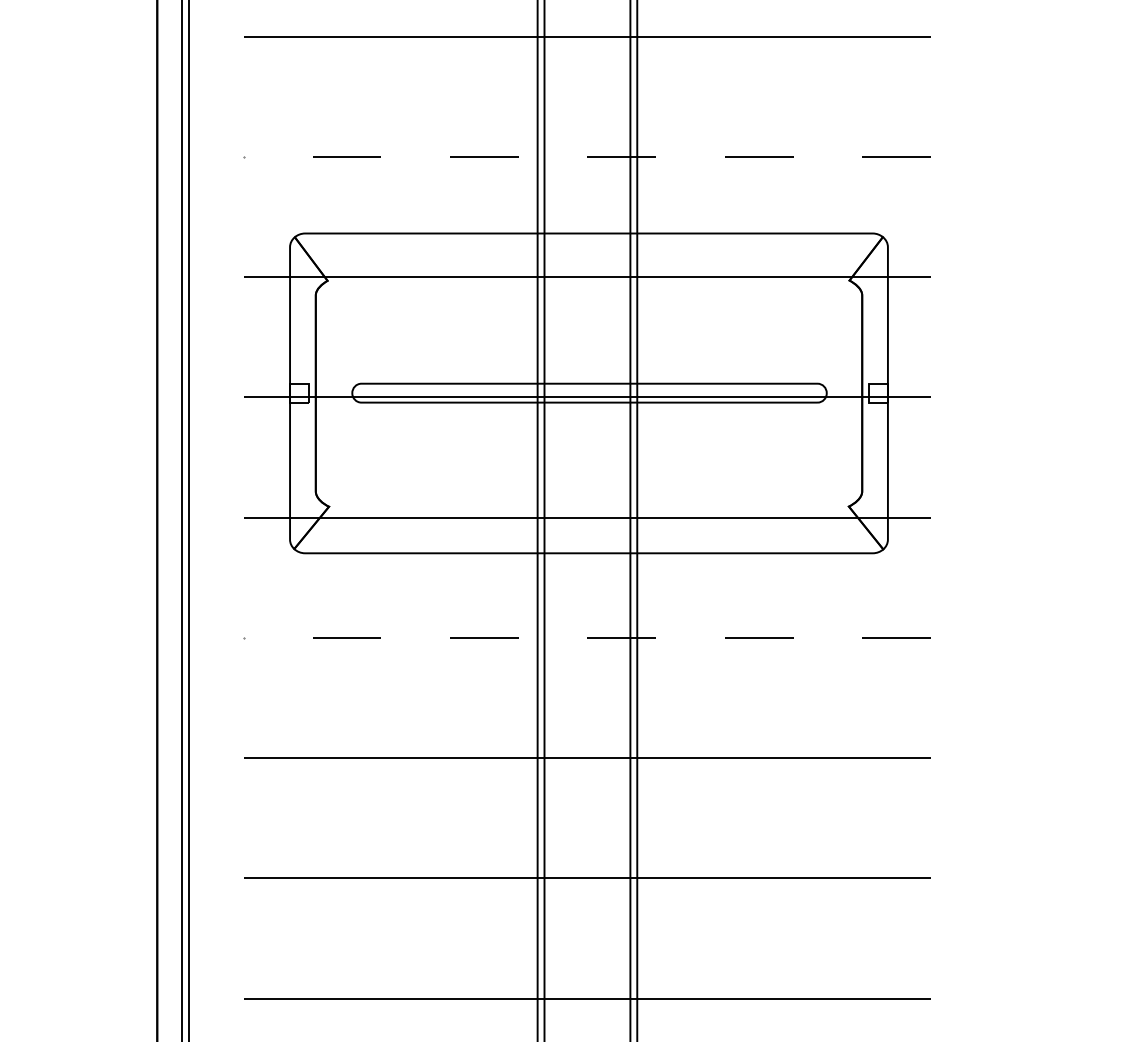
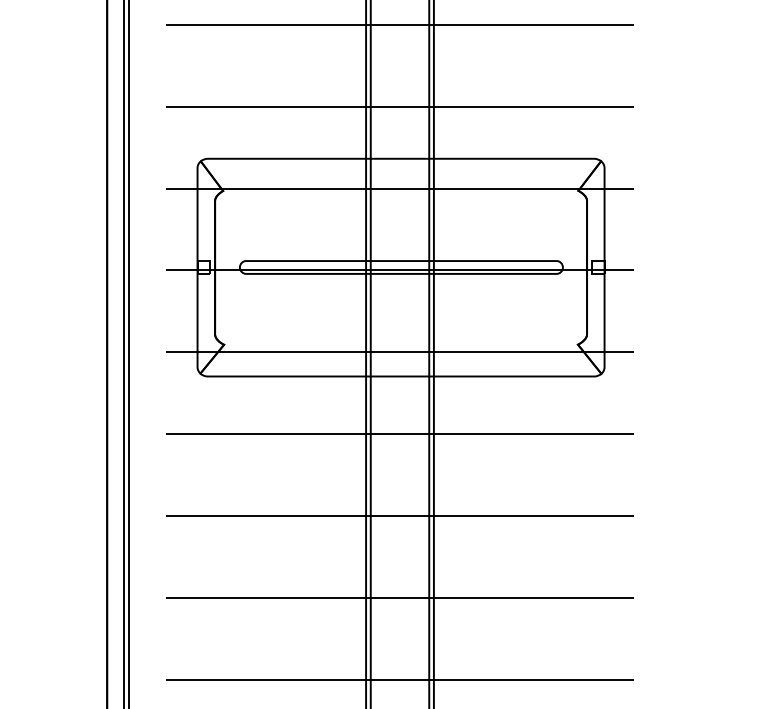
line: (585, 156) -> (398, 106), dashed -> solid
line: (585, 638) -> (398, 434), dashed -> solid

